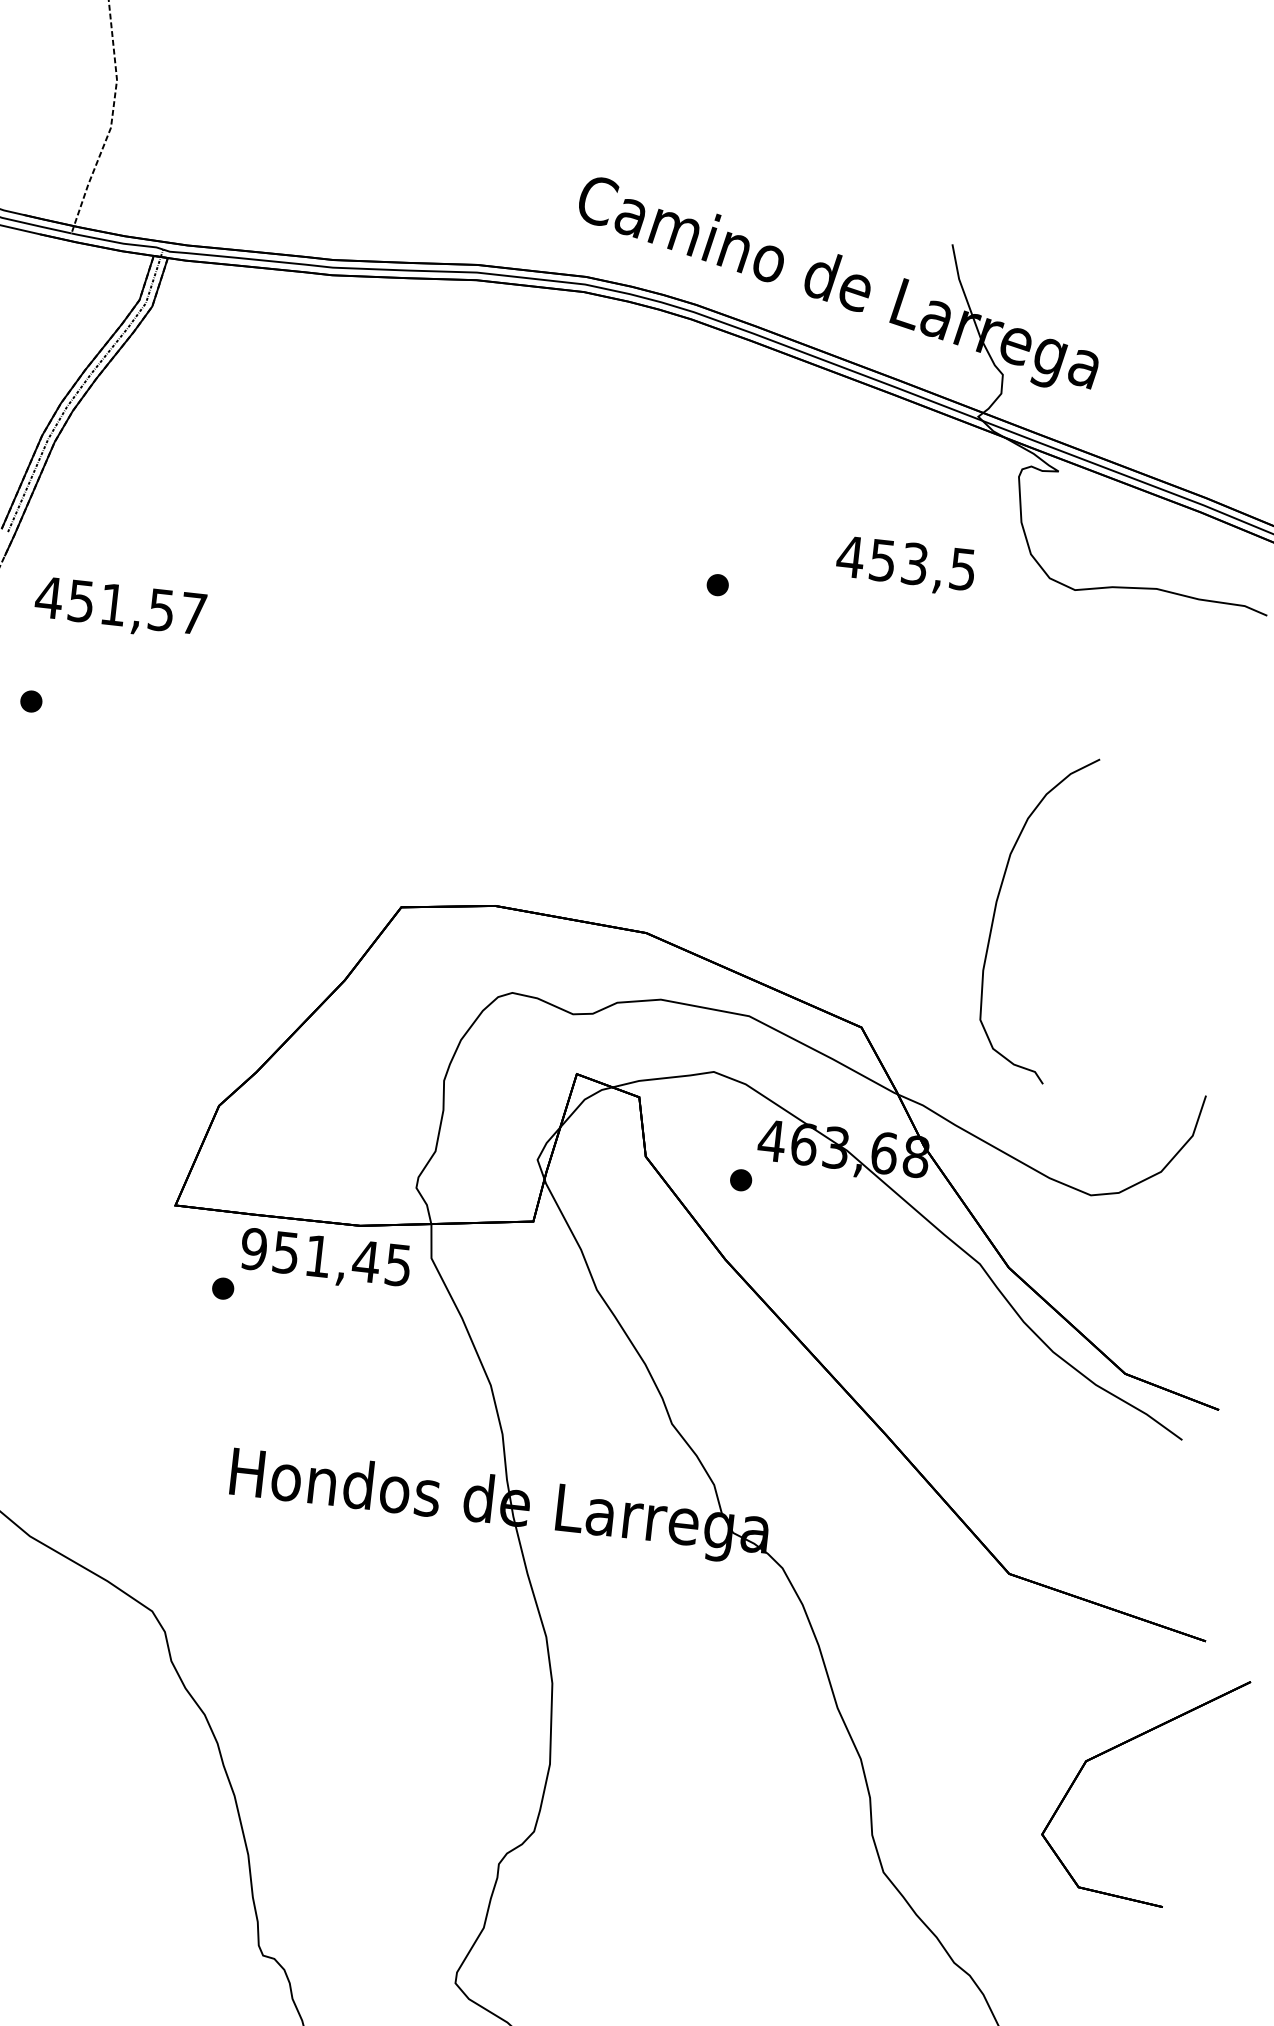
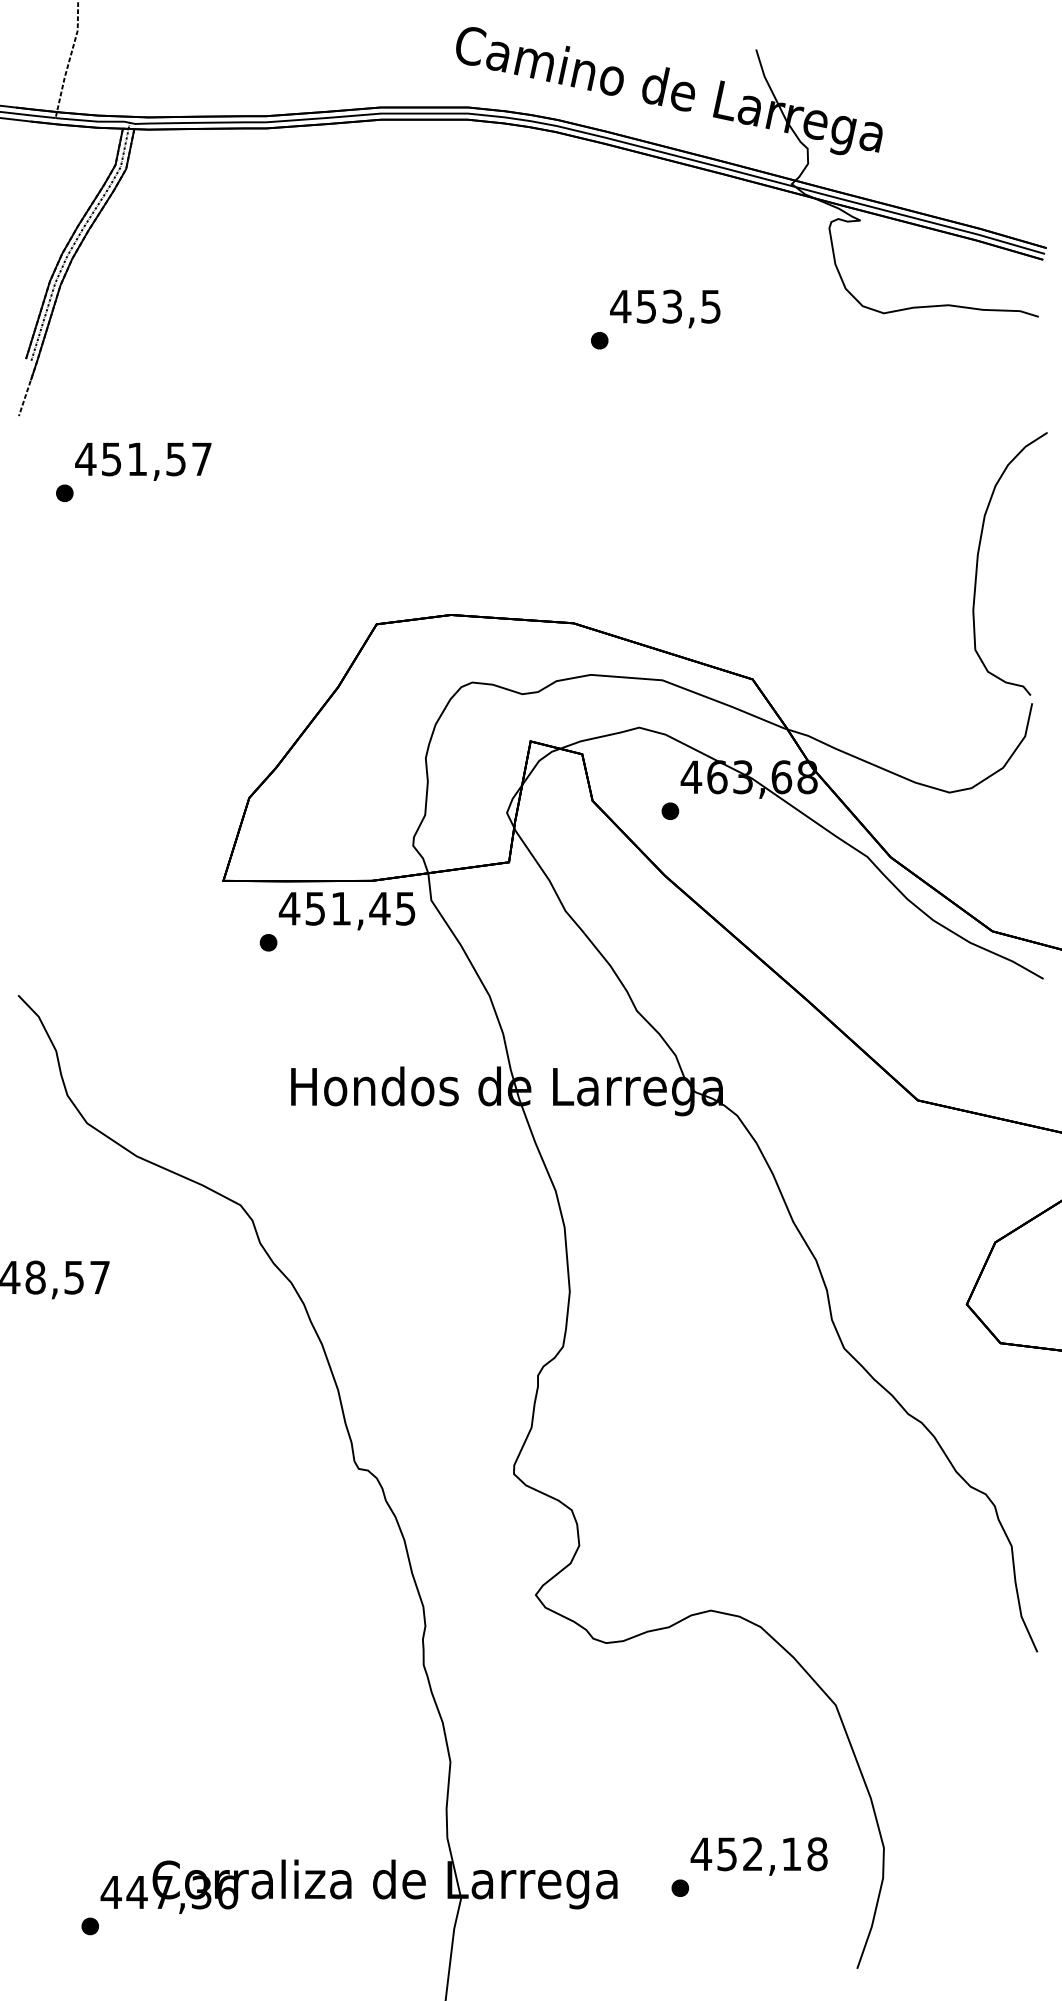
text: (906, 565) -> (665, 308), moved
text: (120, 608) -> (143, 461), moved
curve: (996, 911) -> (978, 562), moved
text: (253, 1248) -> (289, 908), 951,45 -> 451,45

